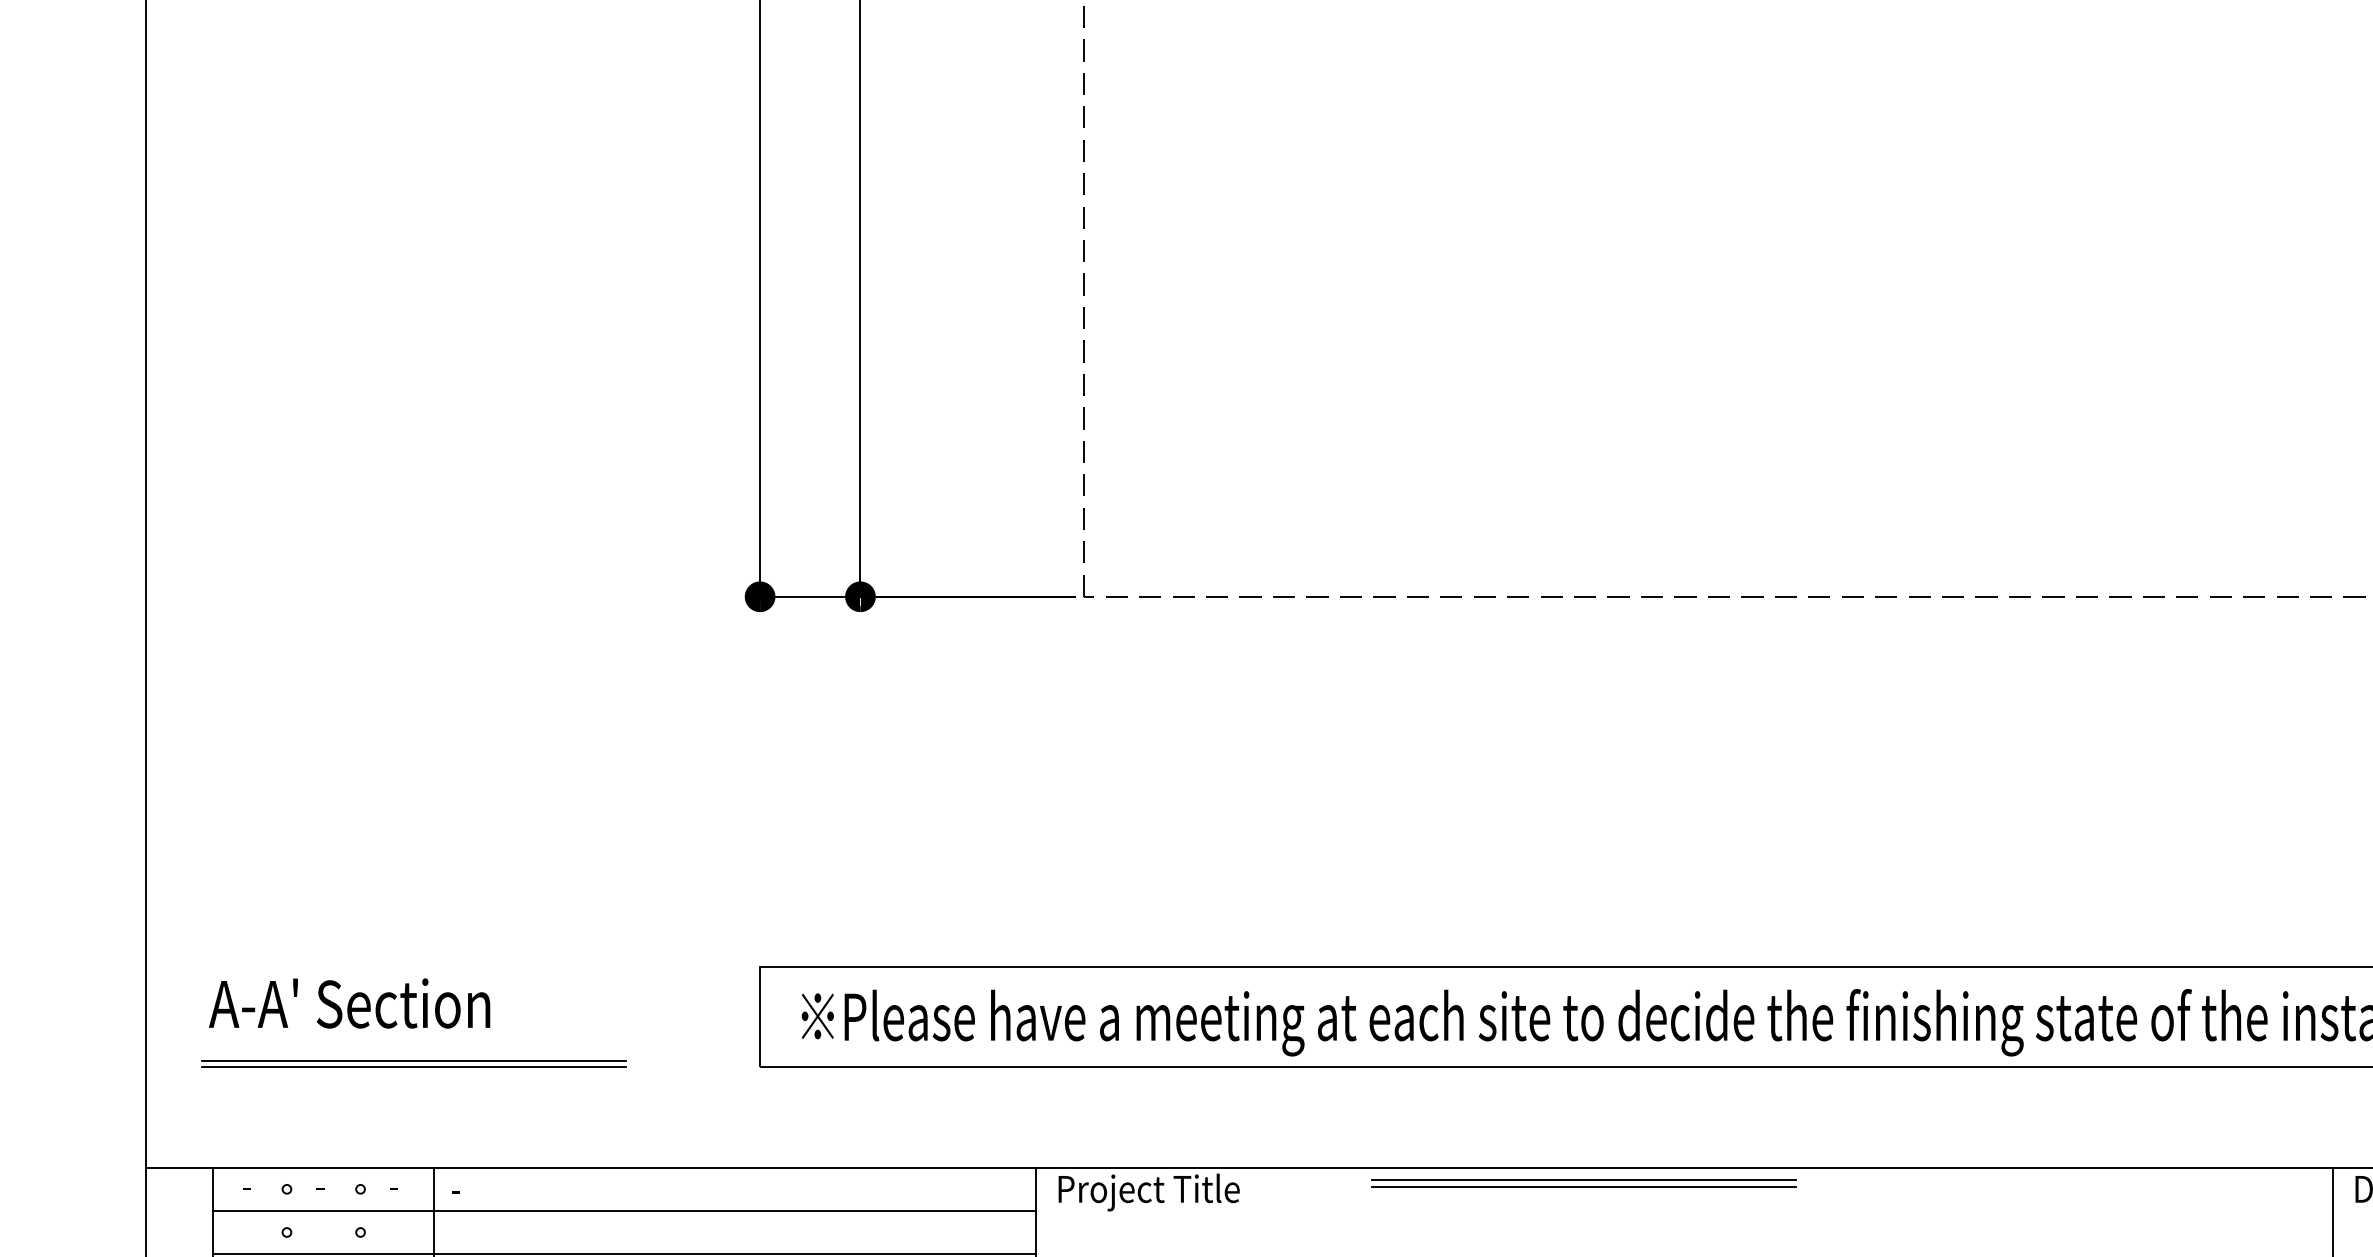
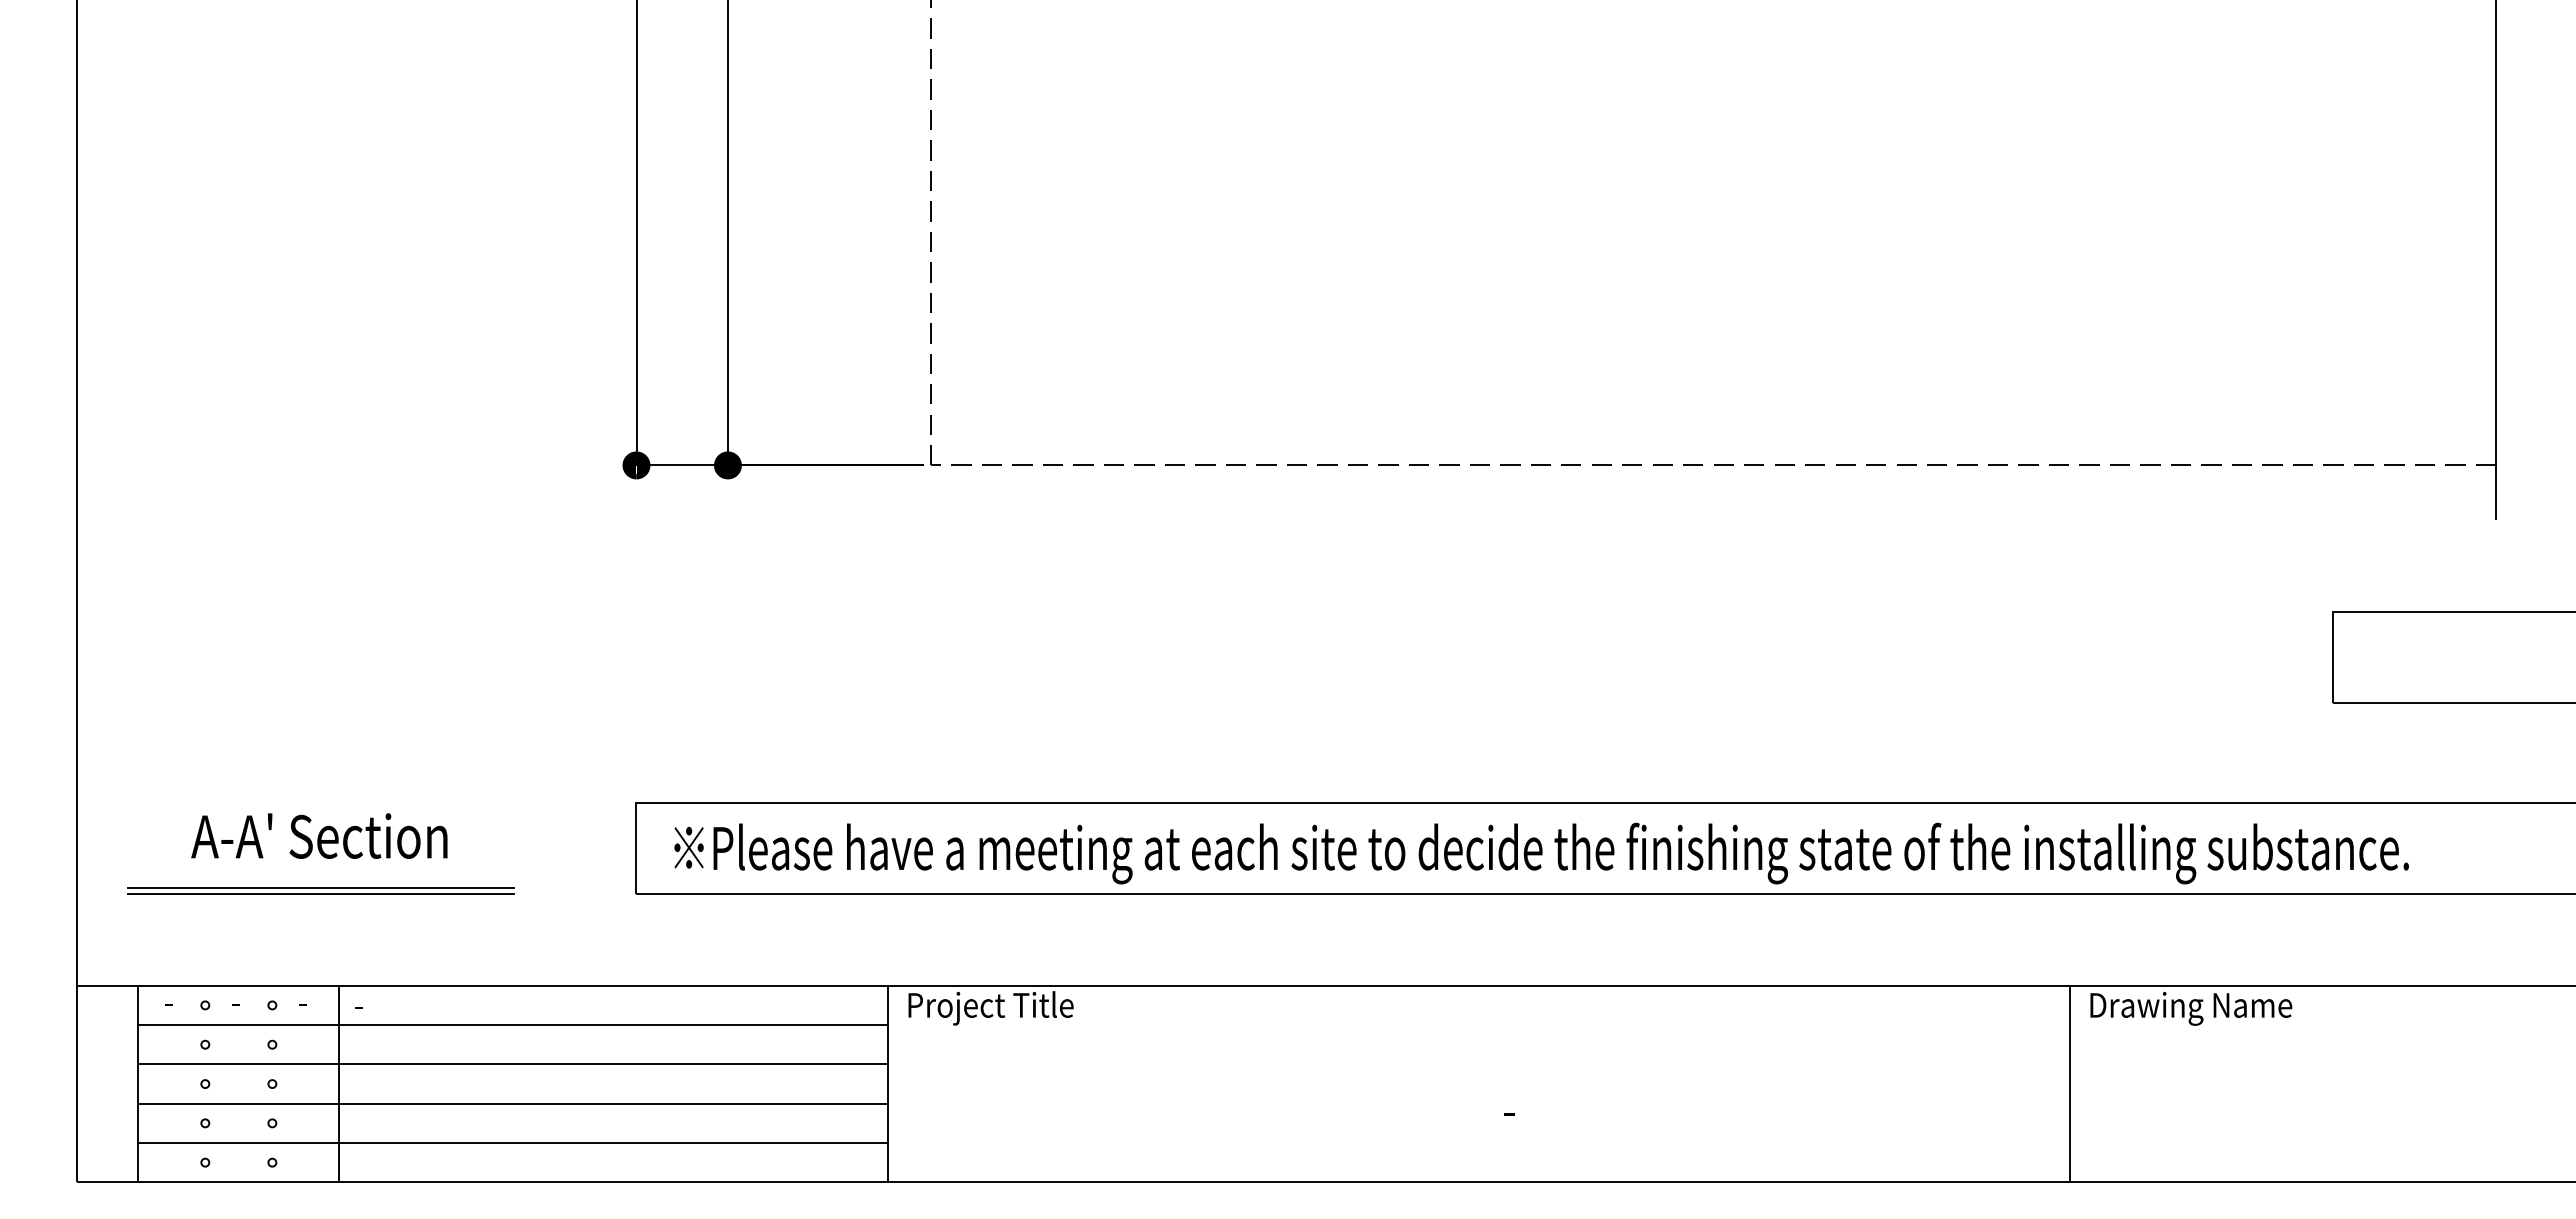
text: (349, 1002) -> (319, 835), moved
part: (1583, 1182) -> (1386, 999), removed

